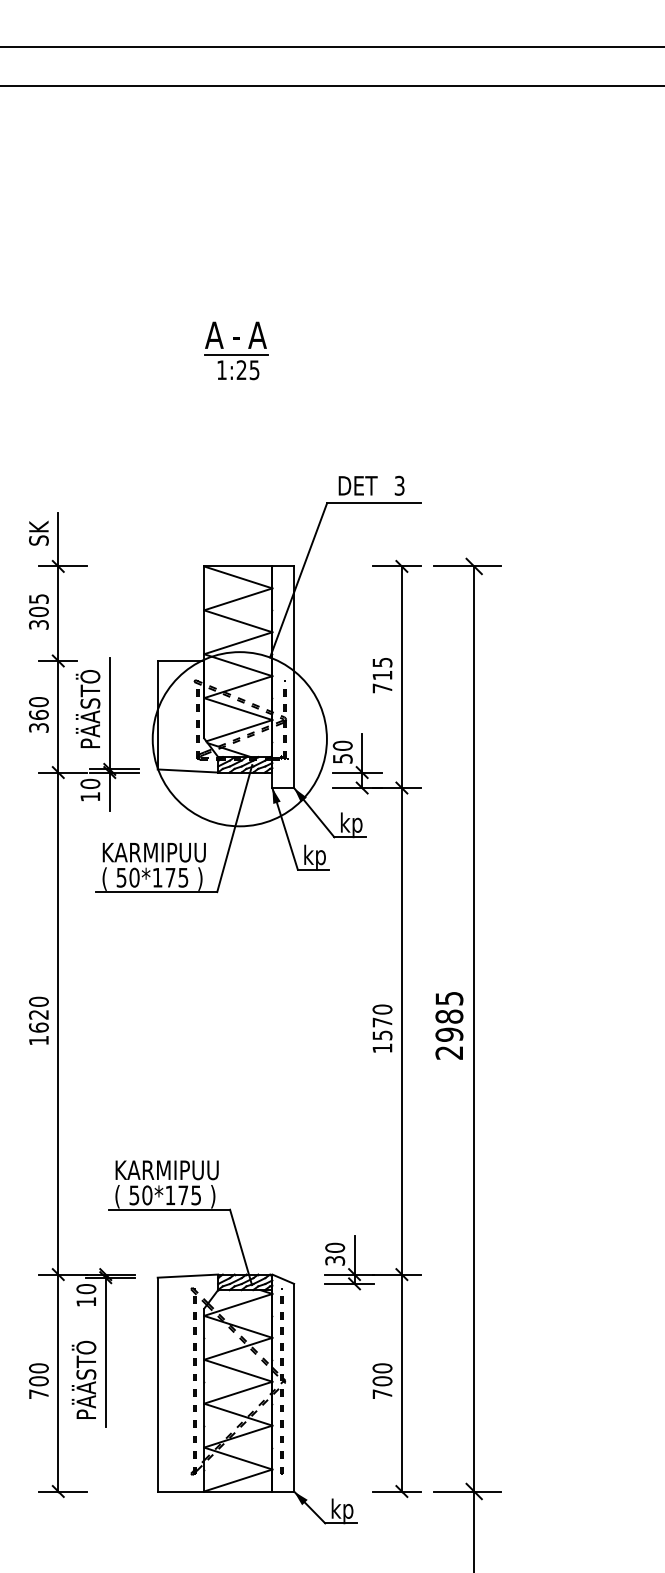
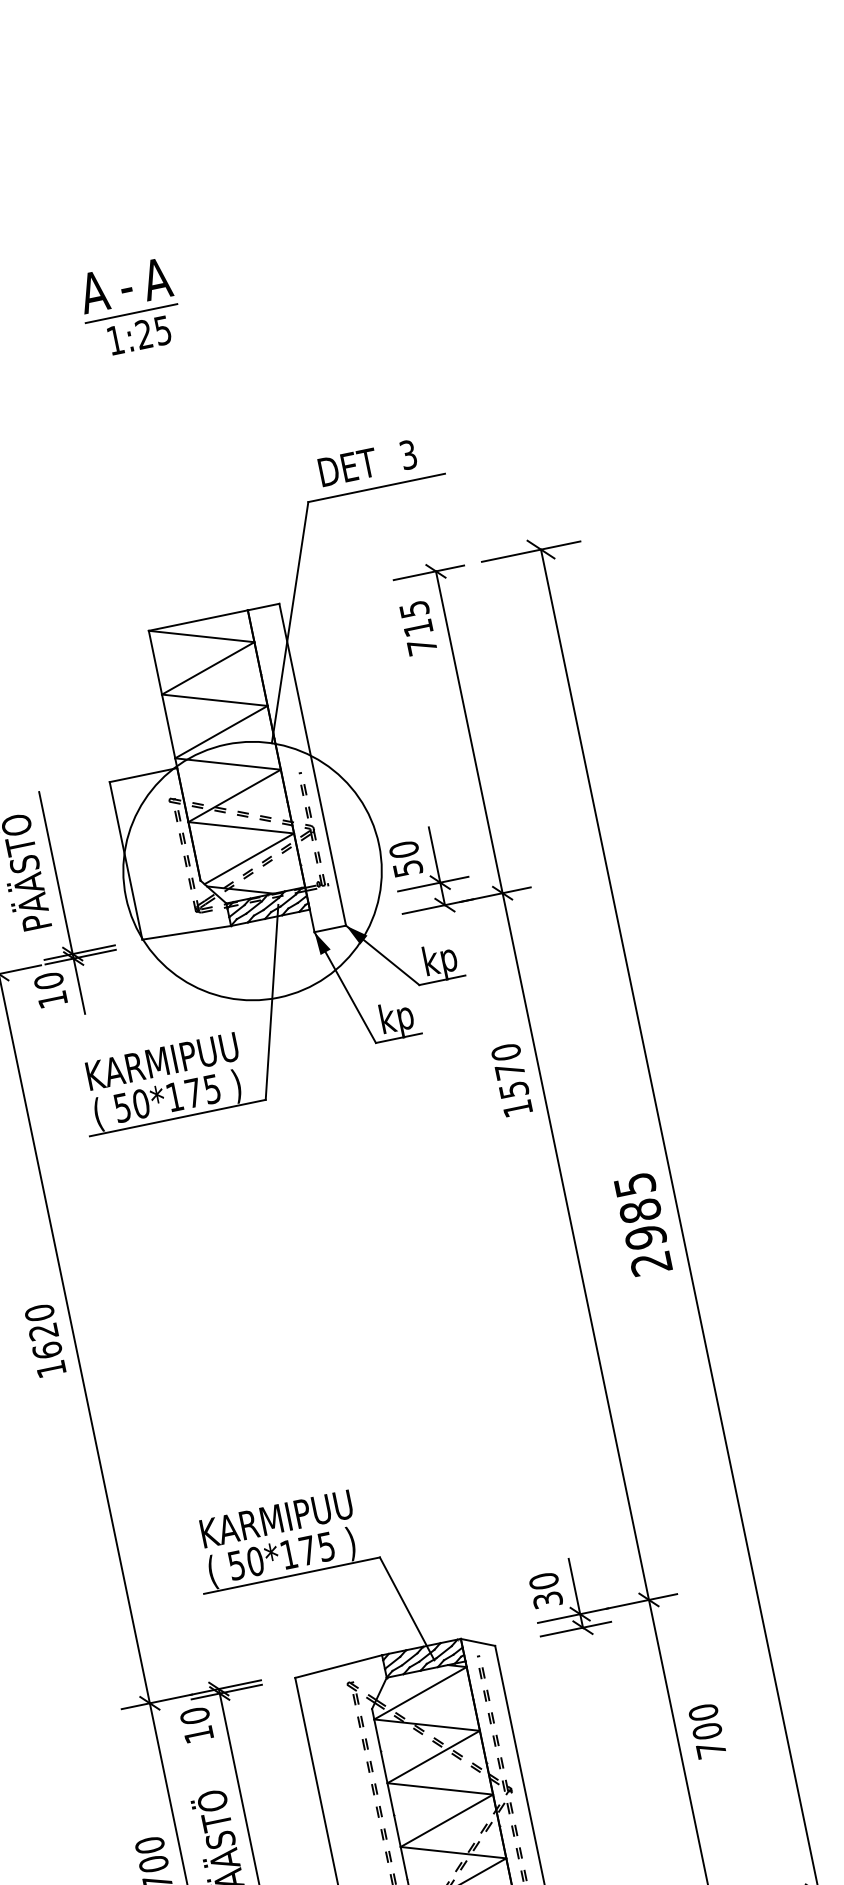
text: (382, 675) -> (418, 628), moved
text: (382, 1028) -> (511, 1079), moved
text: (382, 1380) -> (707, 1730), moved

